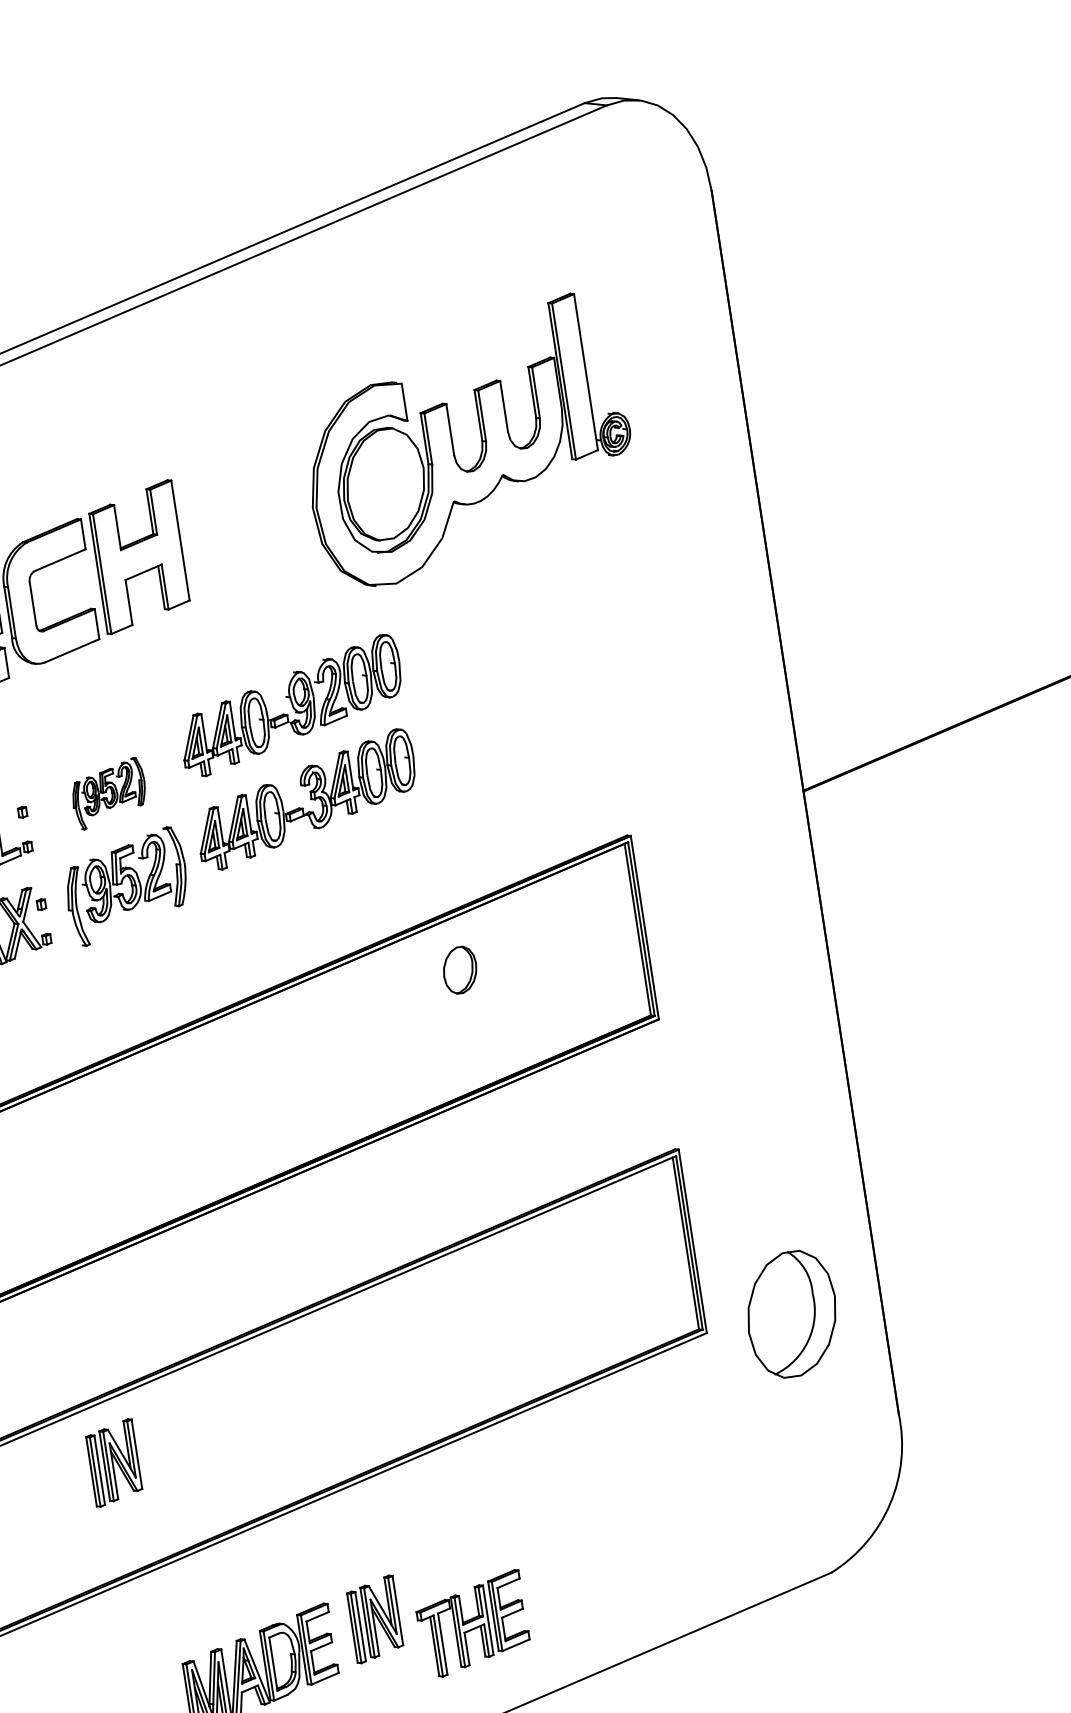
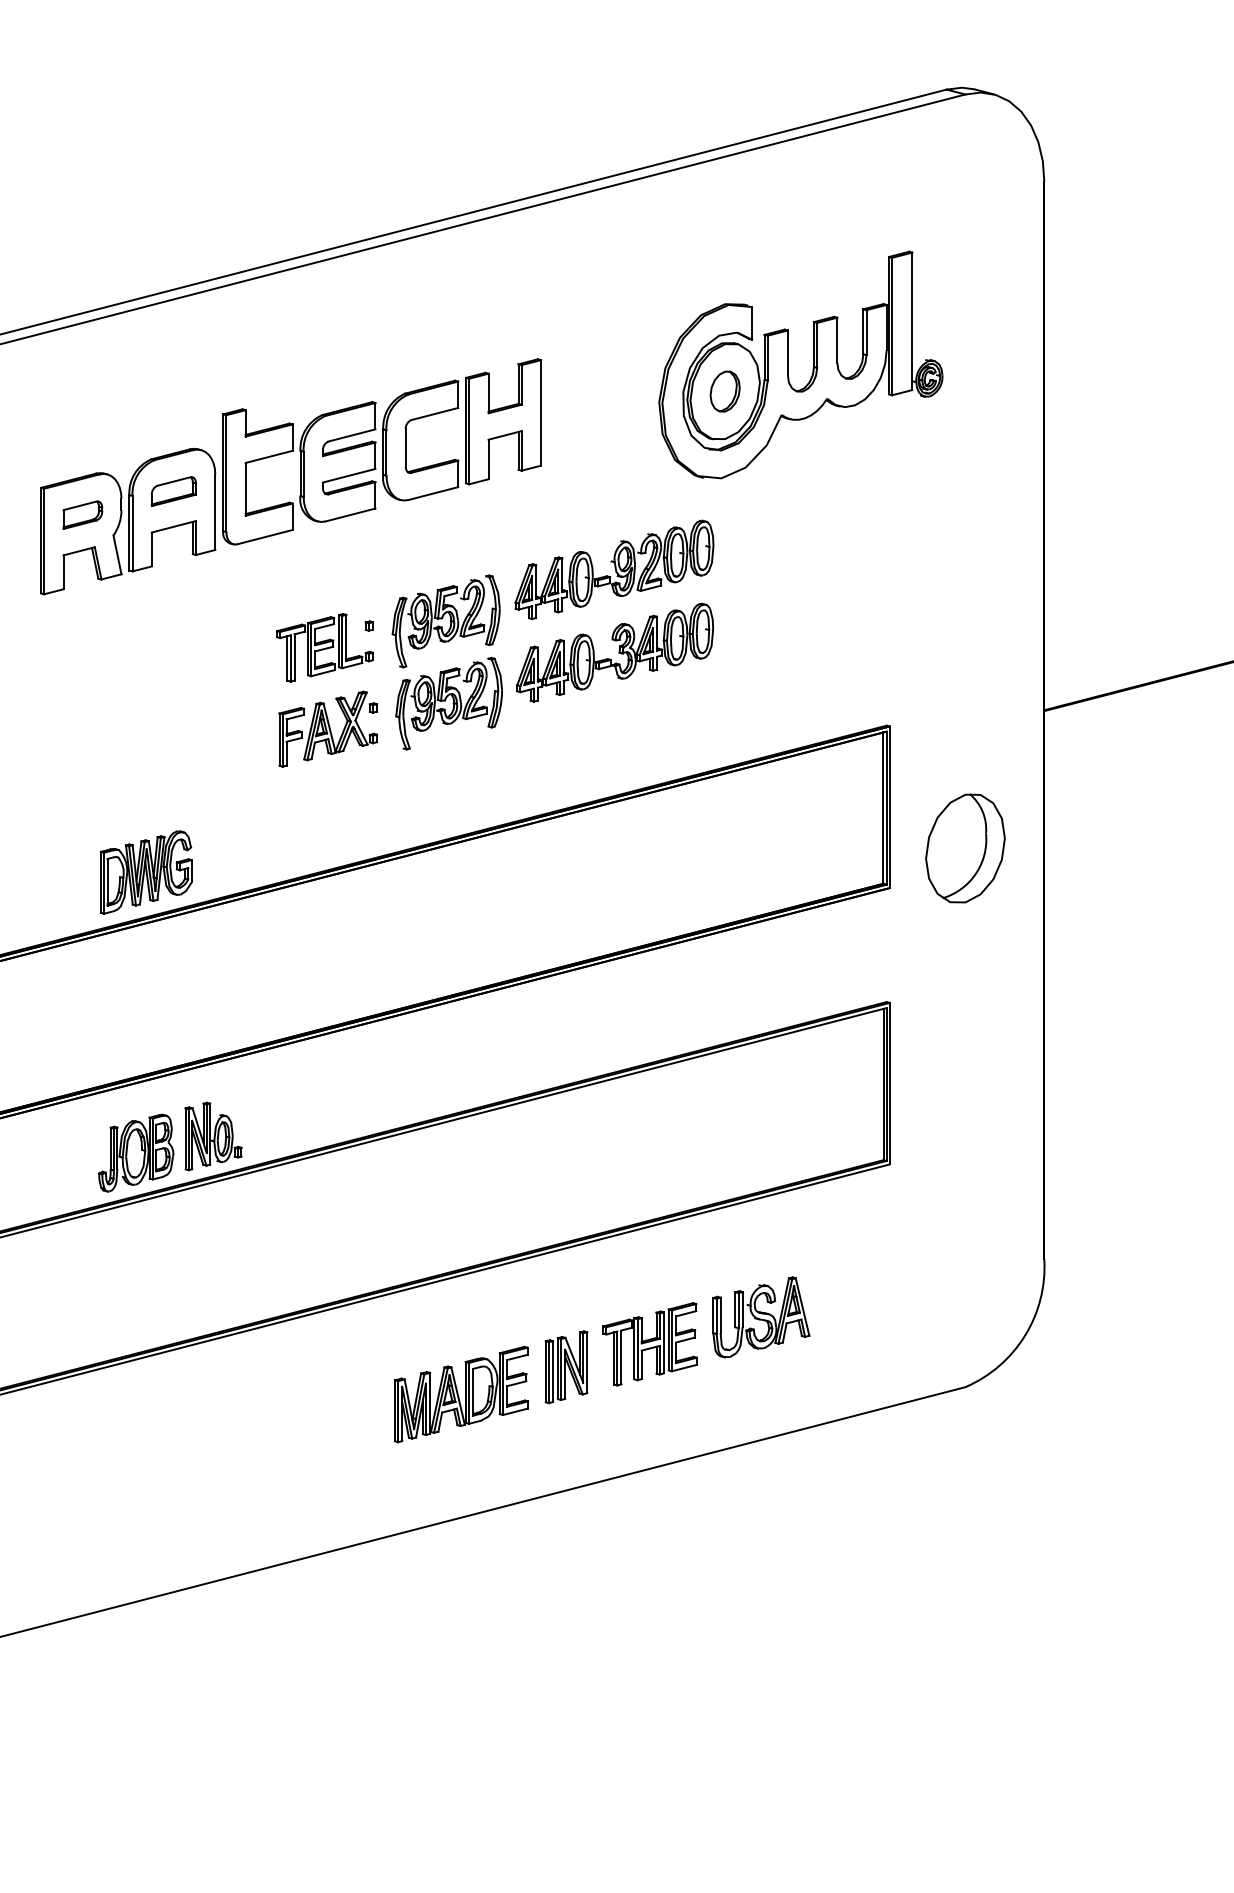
part: (108, 793) -> (445, 621), size x1.67
part: (459, 970) -> (724, 391), moved
part: (791, 1314) -> (965, 848), moved
part: (114, 1463) -> (362, 1198), removed
part: (587, 1529) -> (761, 1317), added
part: (472, 1624) -> (649, 1344), moved

